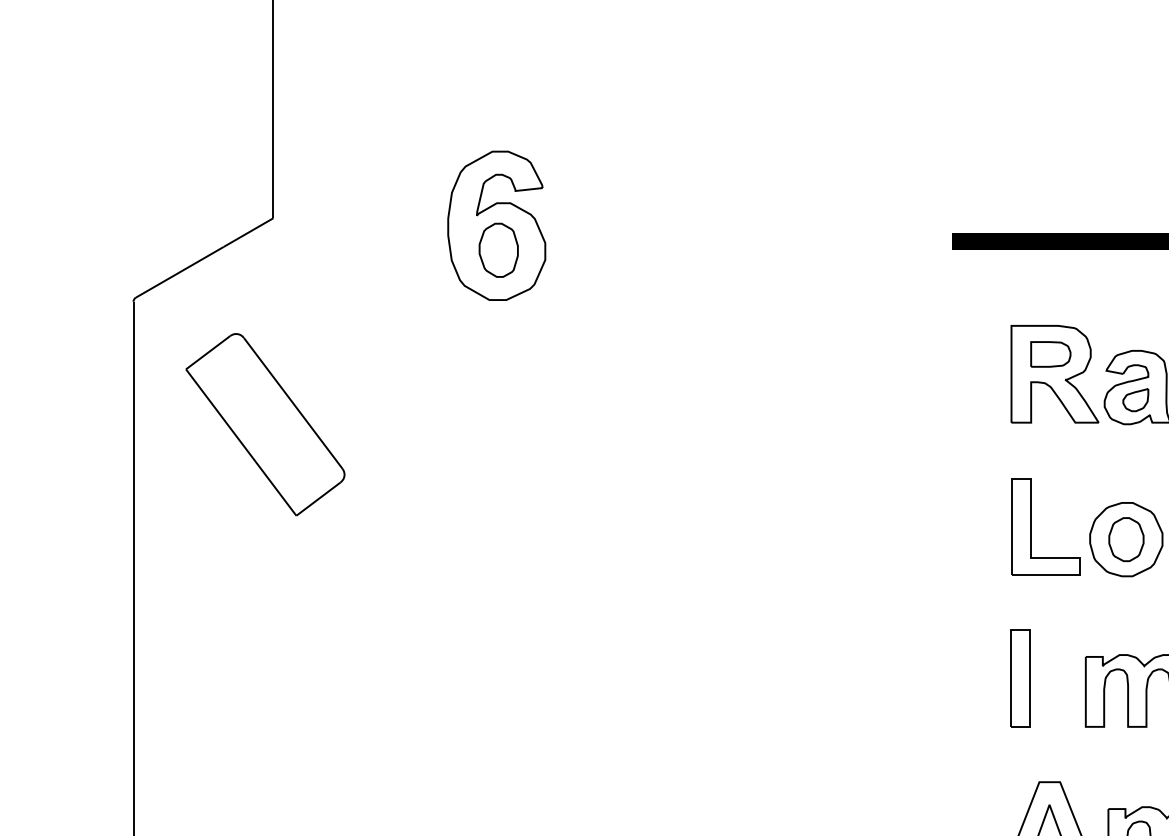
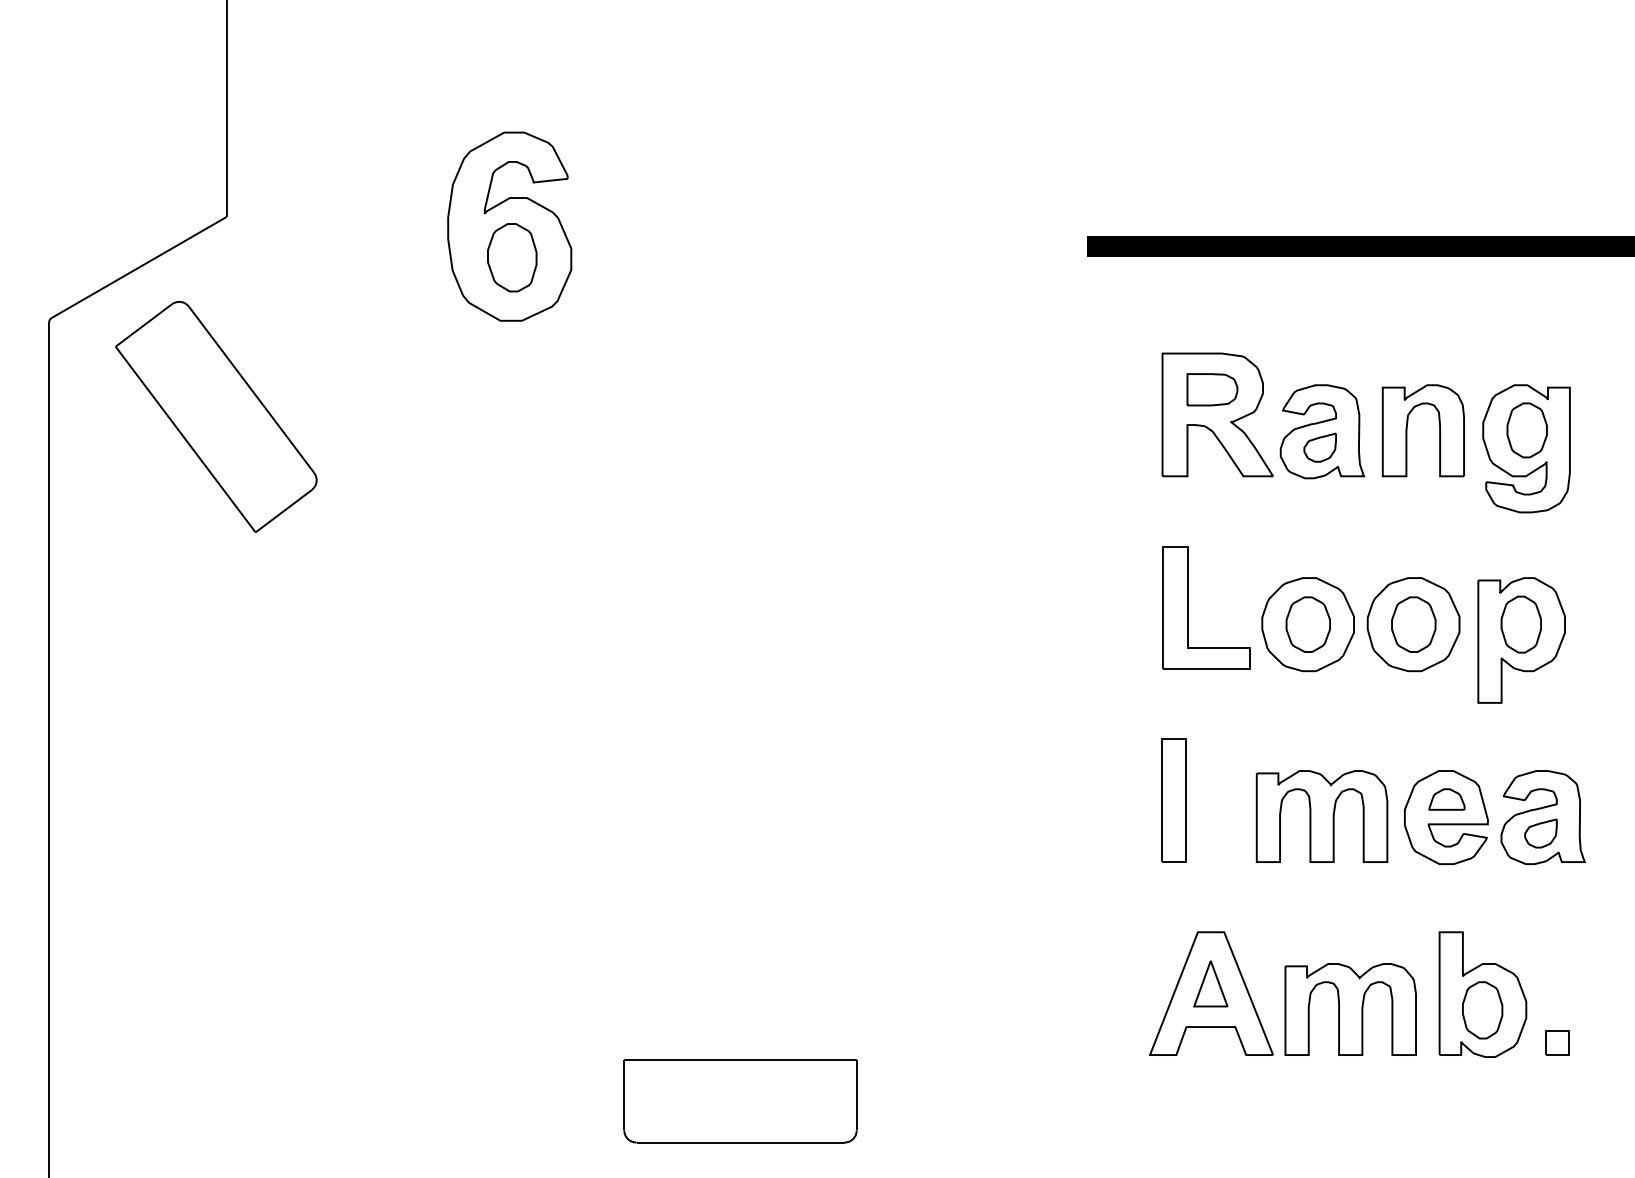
part: (265, 424) -> (216, 416), moved

